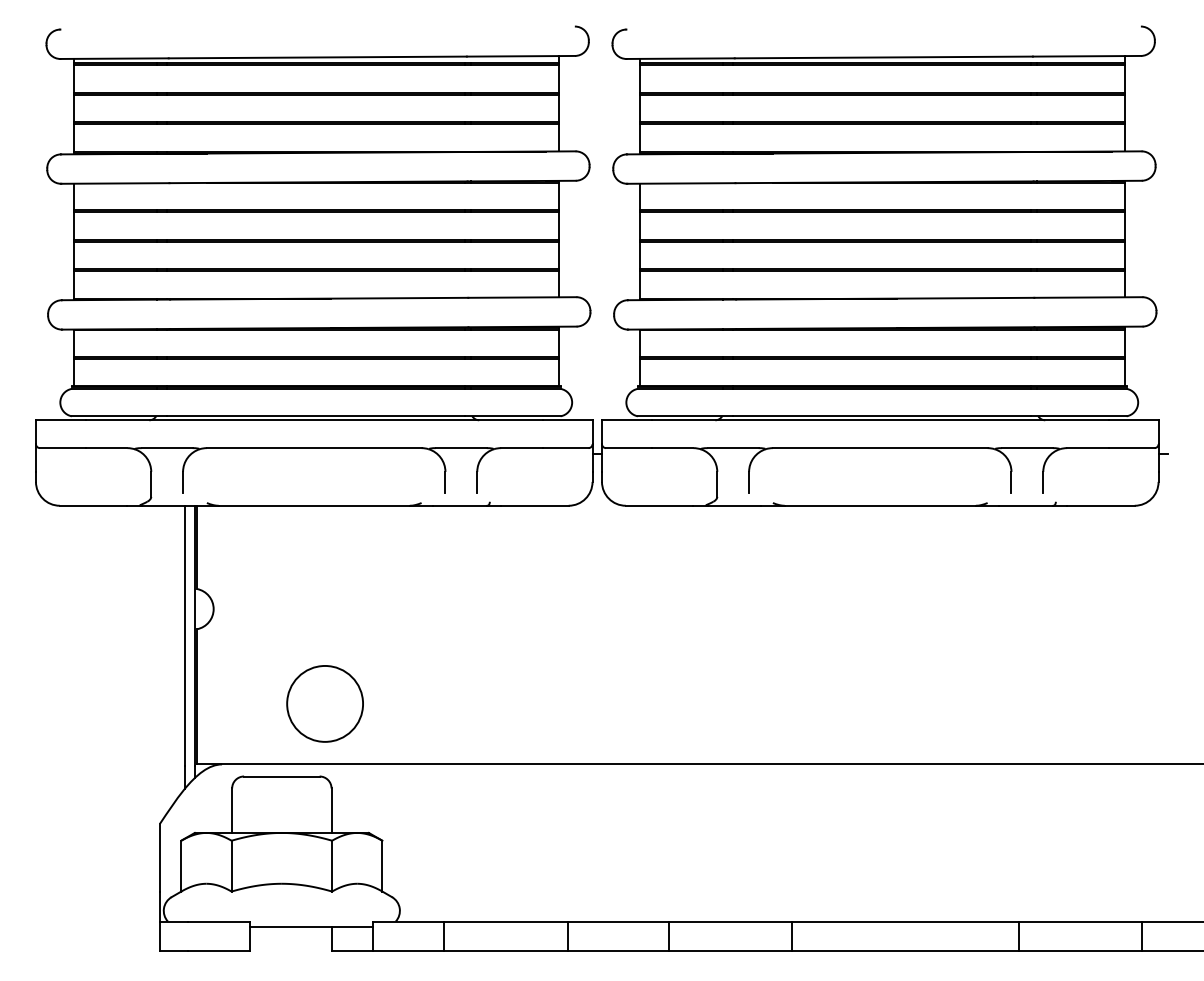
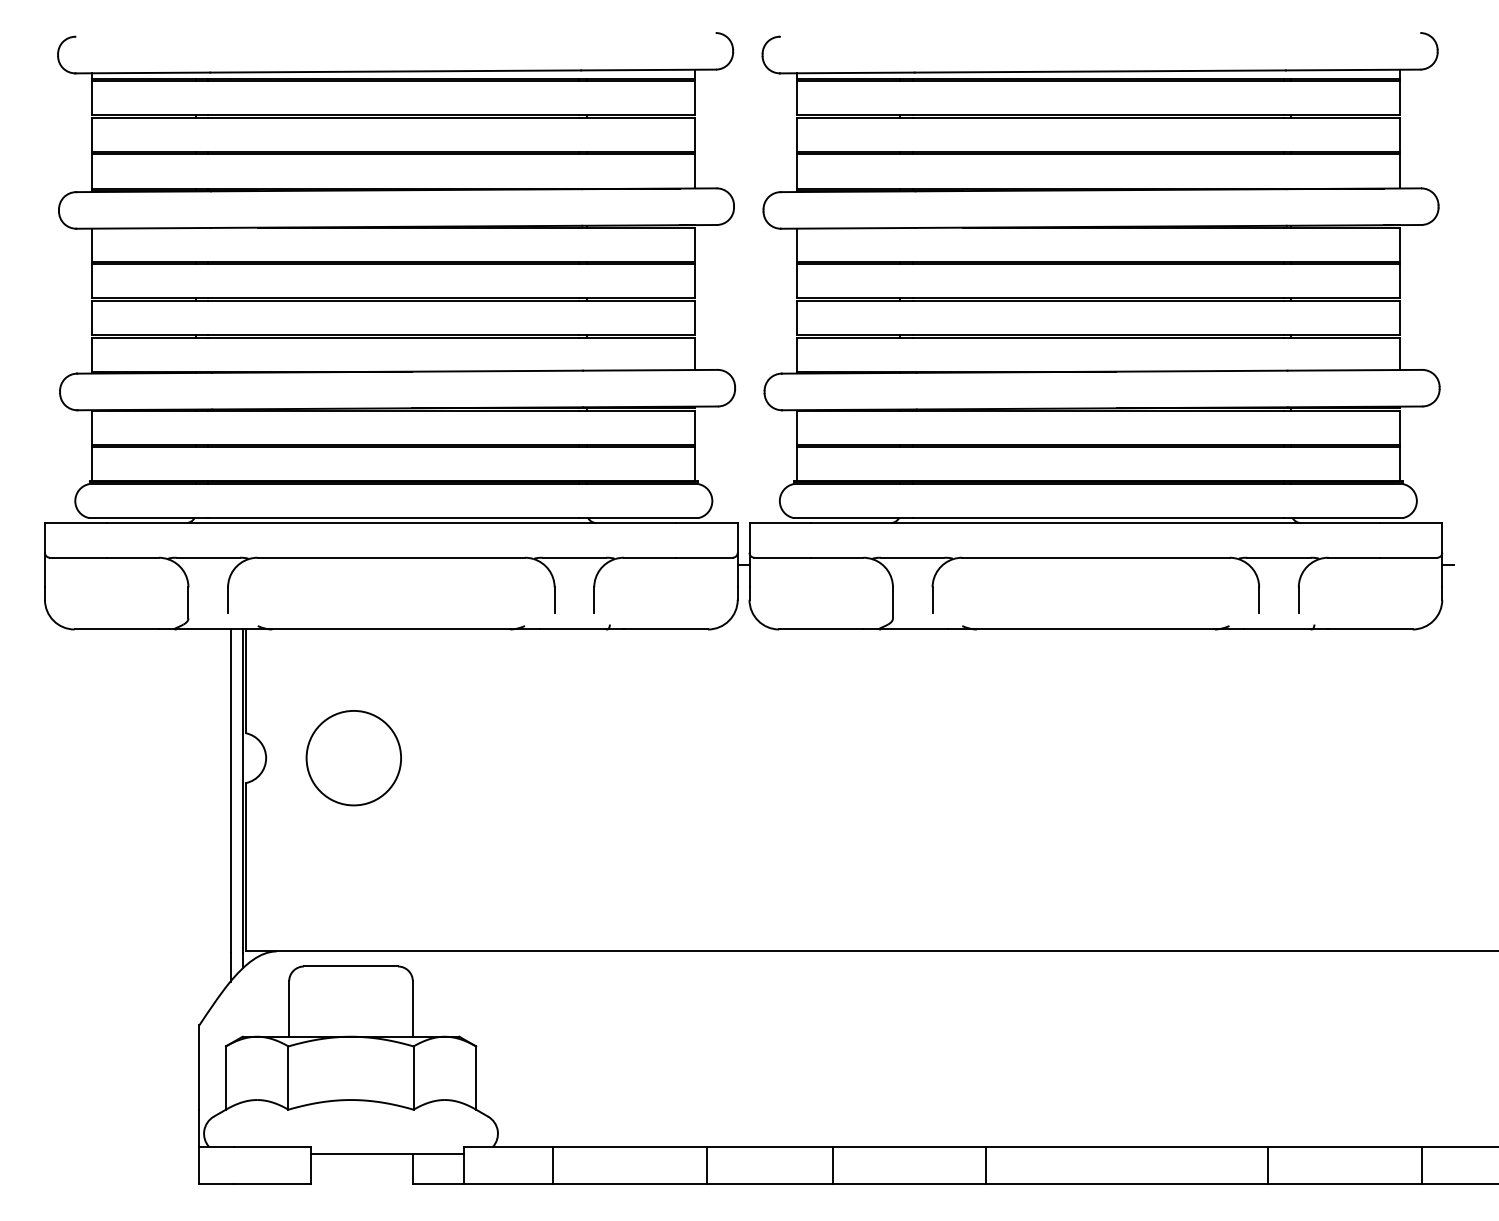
circle: (324, 704) -> (353, 758), moved

